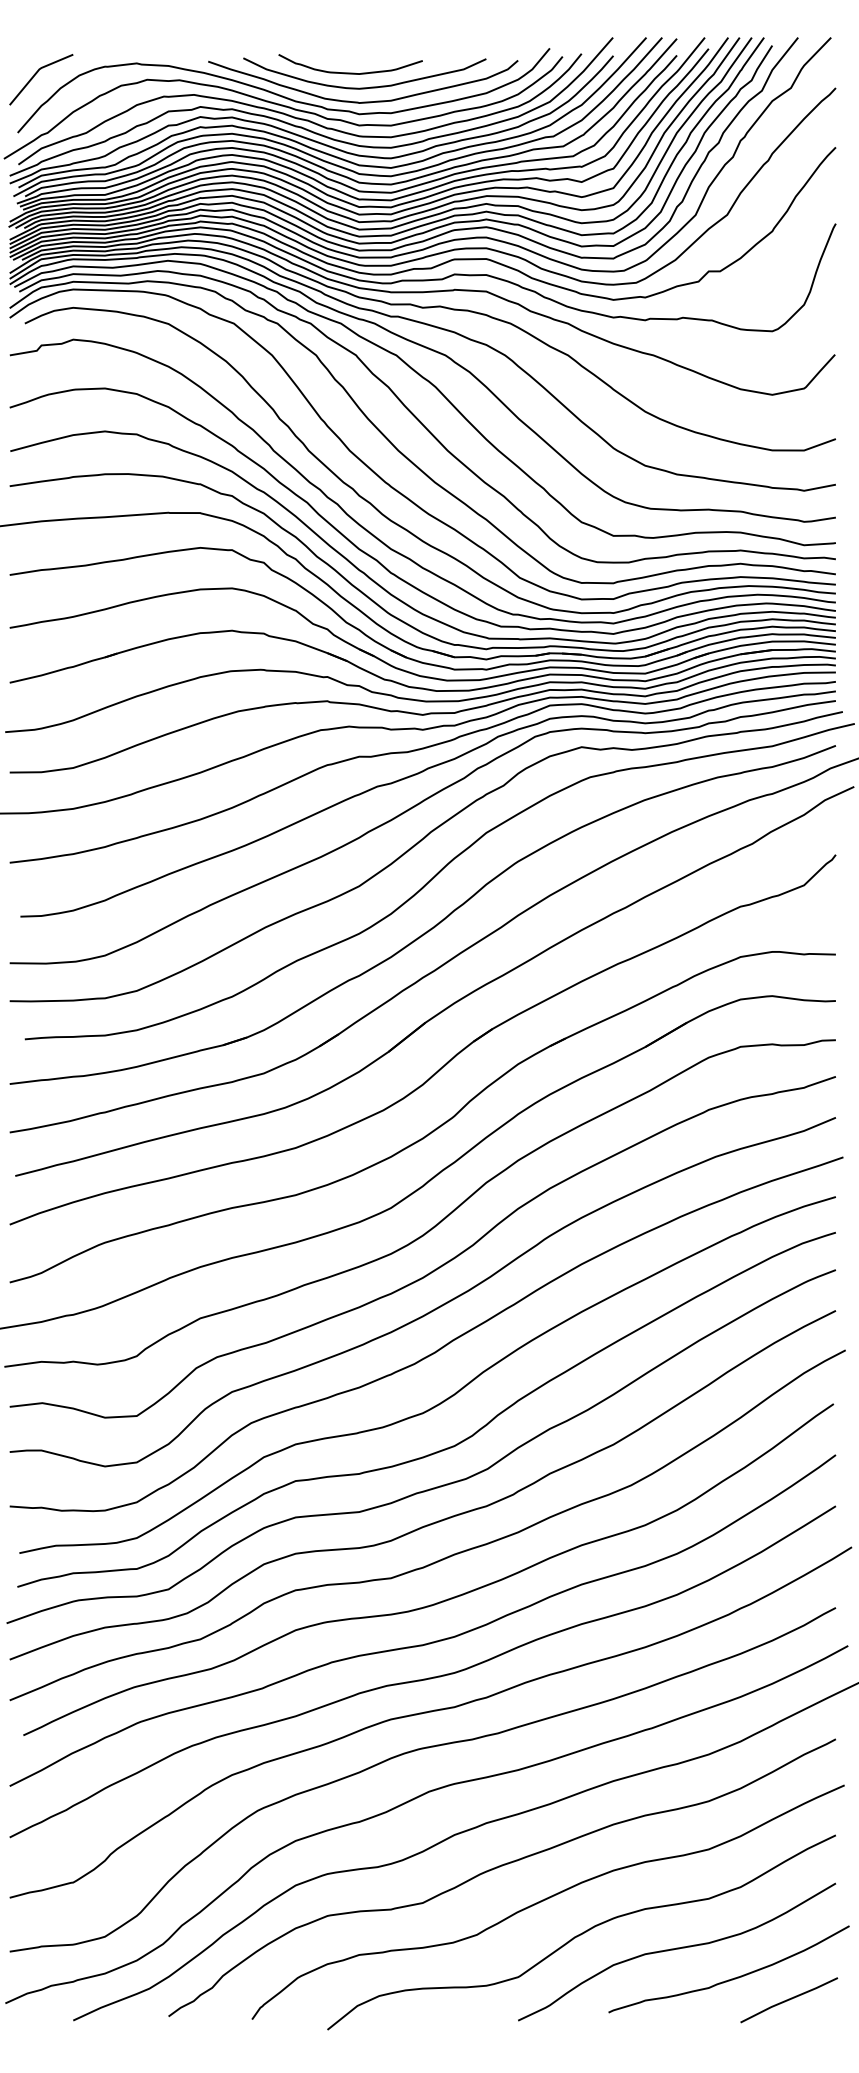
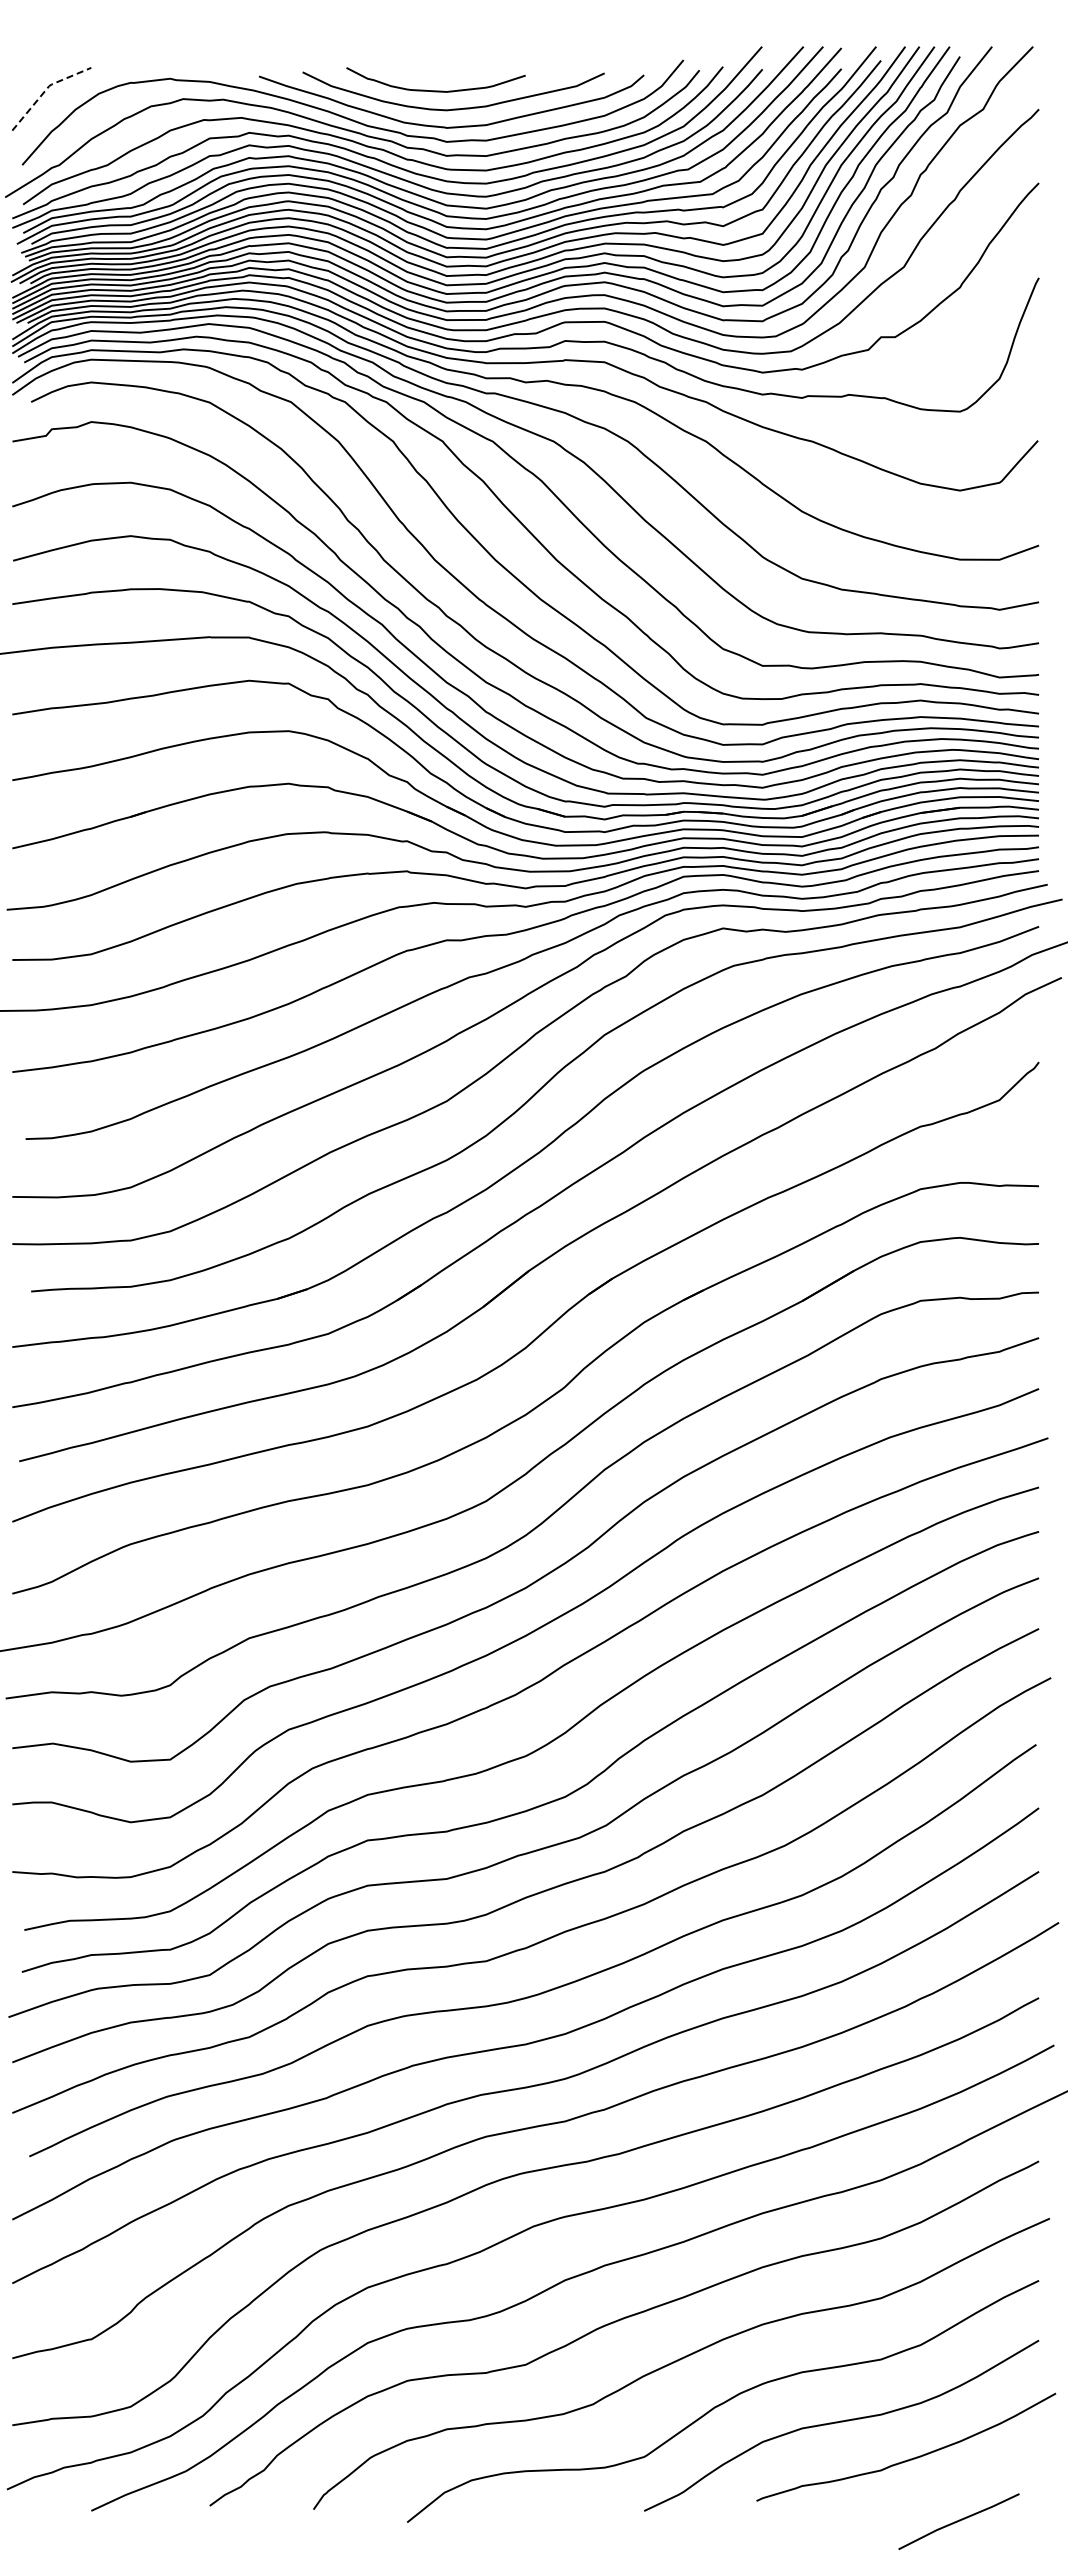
line: (37, 72) -> (46, 89), solid -> dashed
line: (788, 2000) -> (958, 2521), moved

